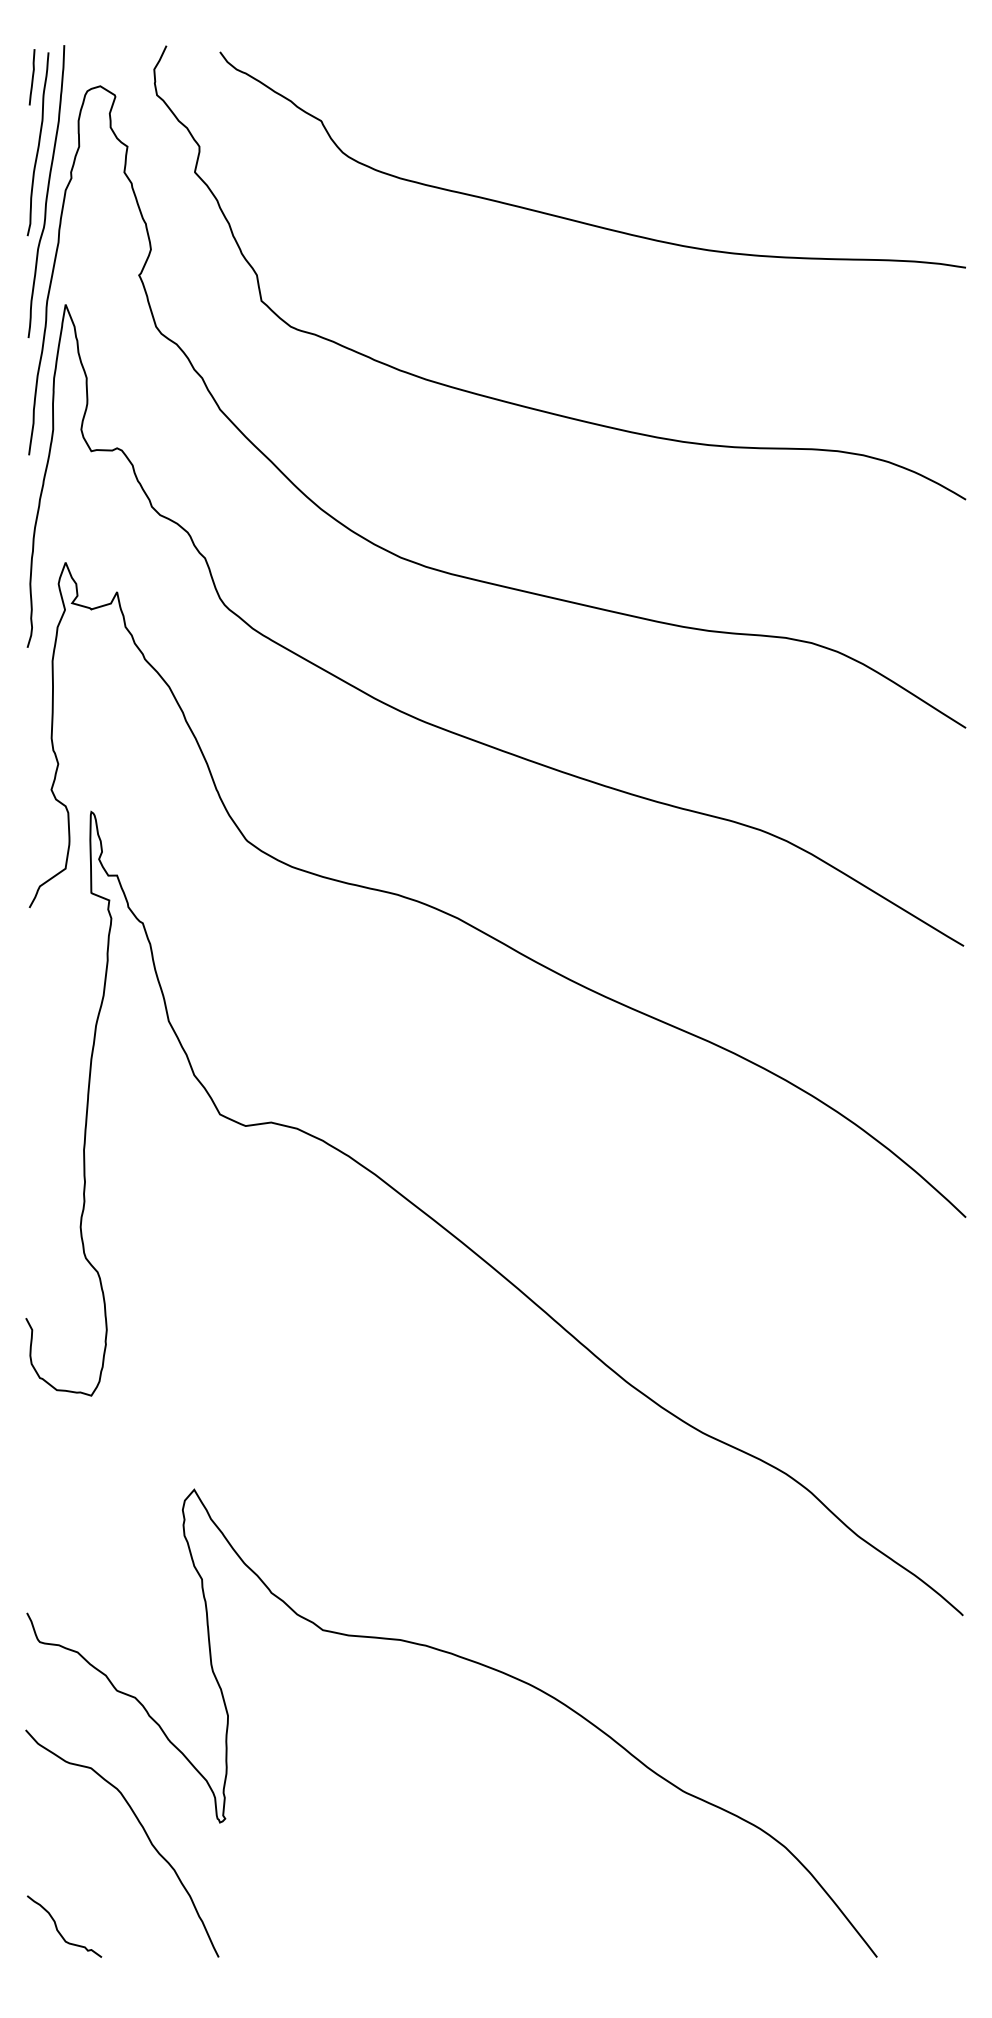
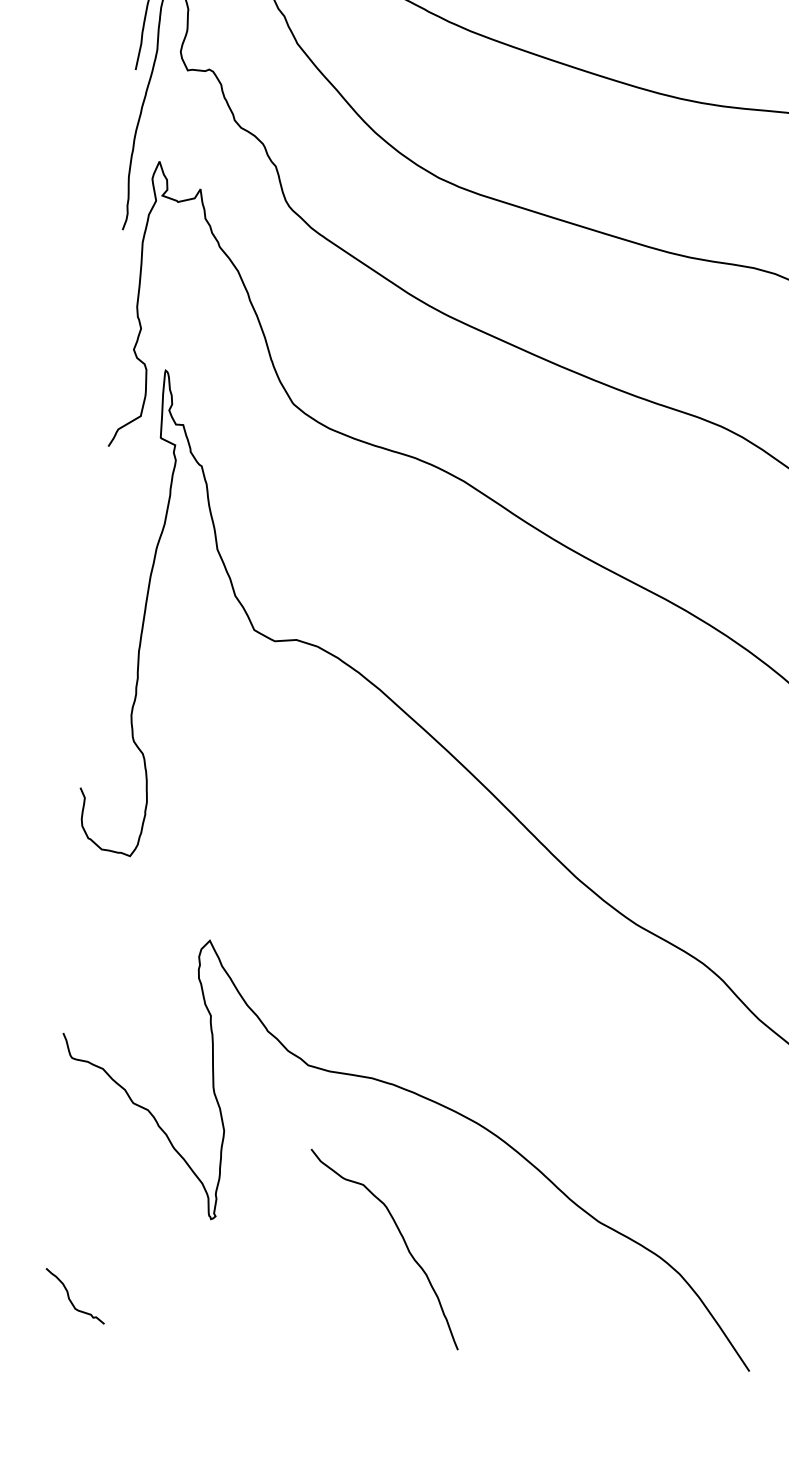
curve: (144, 1832) -> (403, 1241), moved

